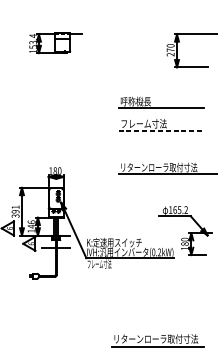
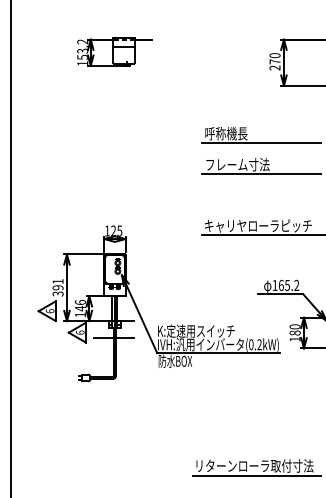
text: (33, 35) -> (82, 41), 153.4 -> 153.2
line: (160, 130) -> (261, 174), dashed -> solid
text: (158, 167) -> (258, 225), リターンローラ取付寸法 -> キャリヤローラピッチ
text: (57, 170) -> (116, 230), 180 -> 125
text: (99, 263) -> (175, 360), フレーム寸法 -> 防水BOX

